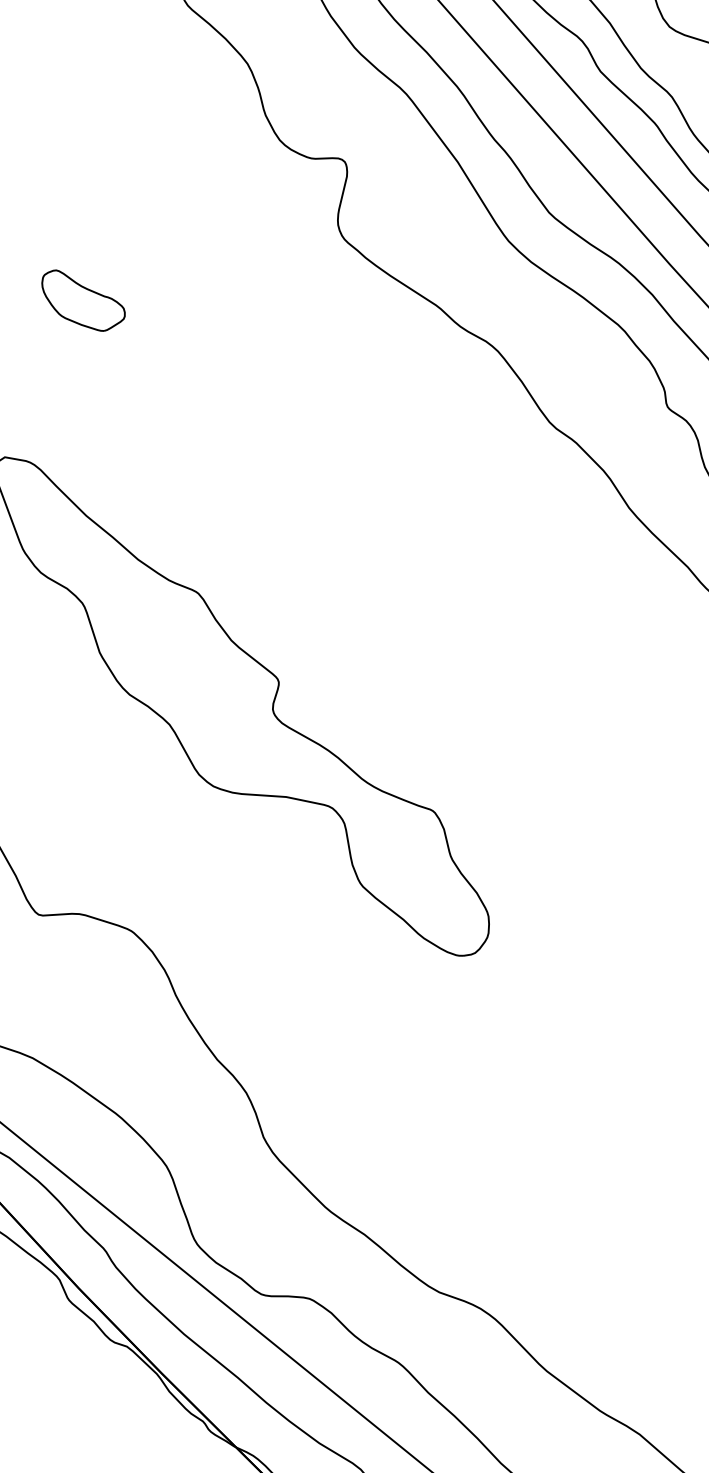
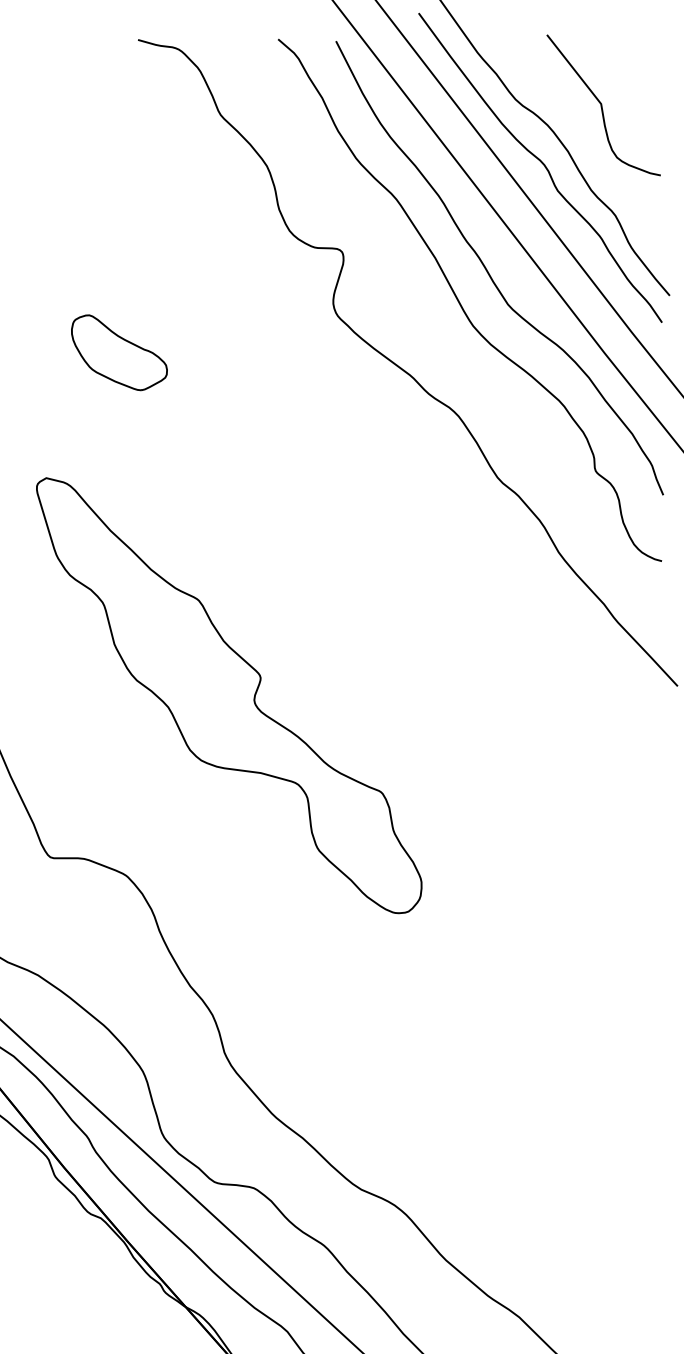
part: (83, 300) -> (119, 352), size x1.43

